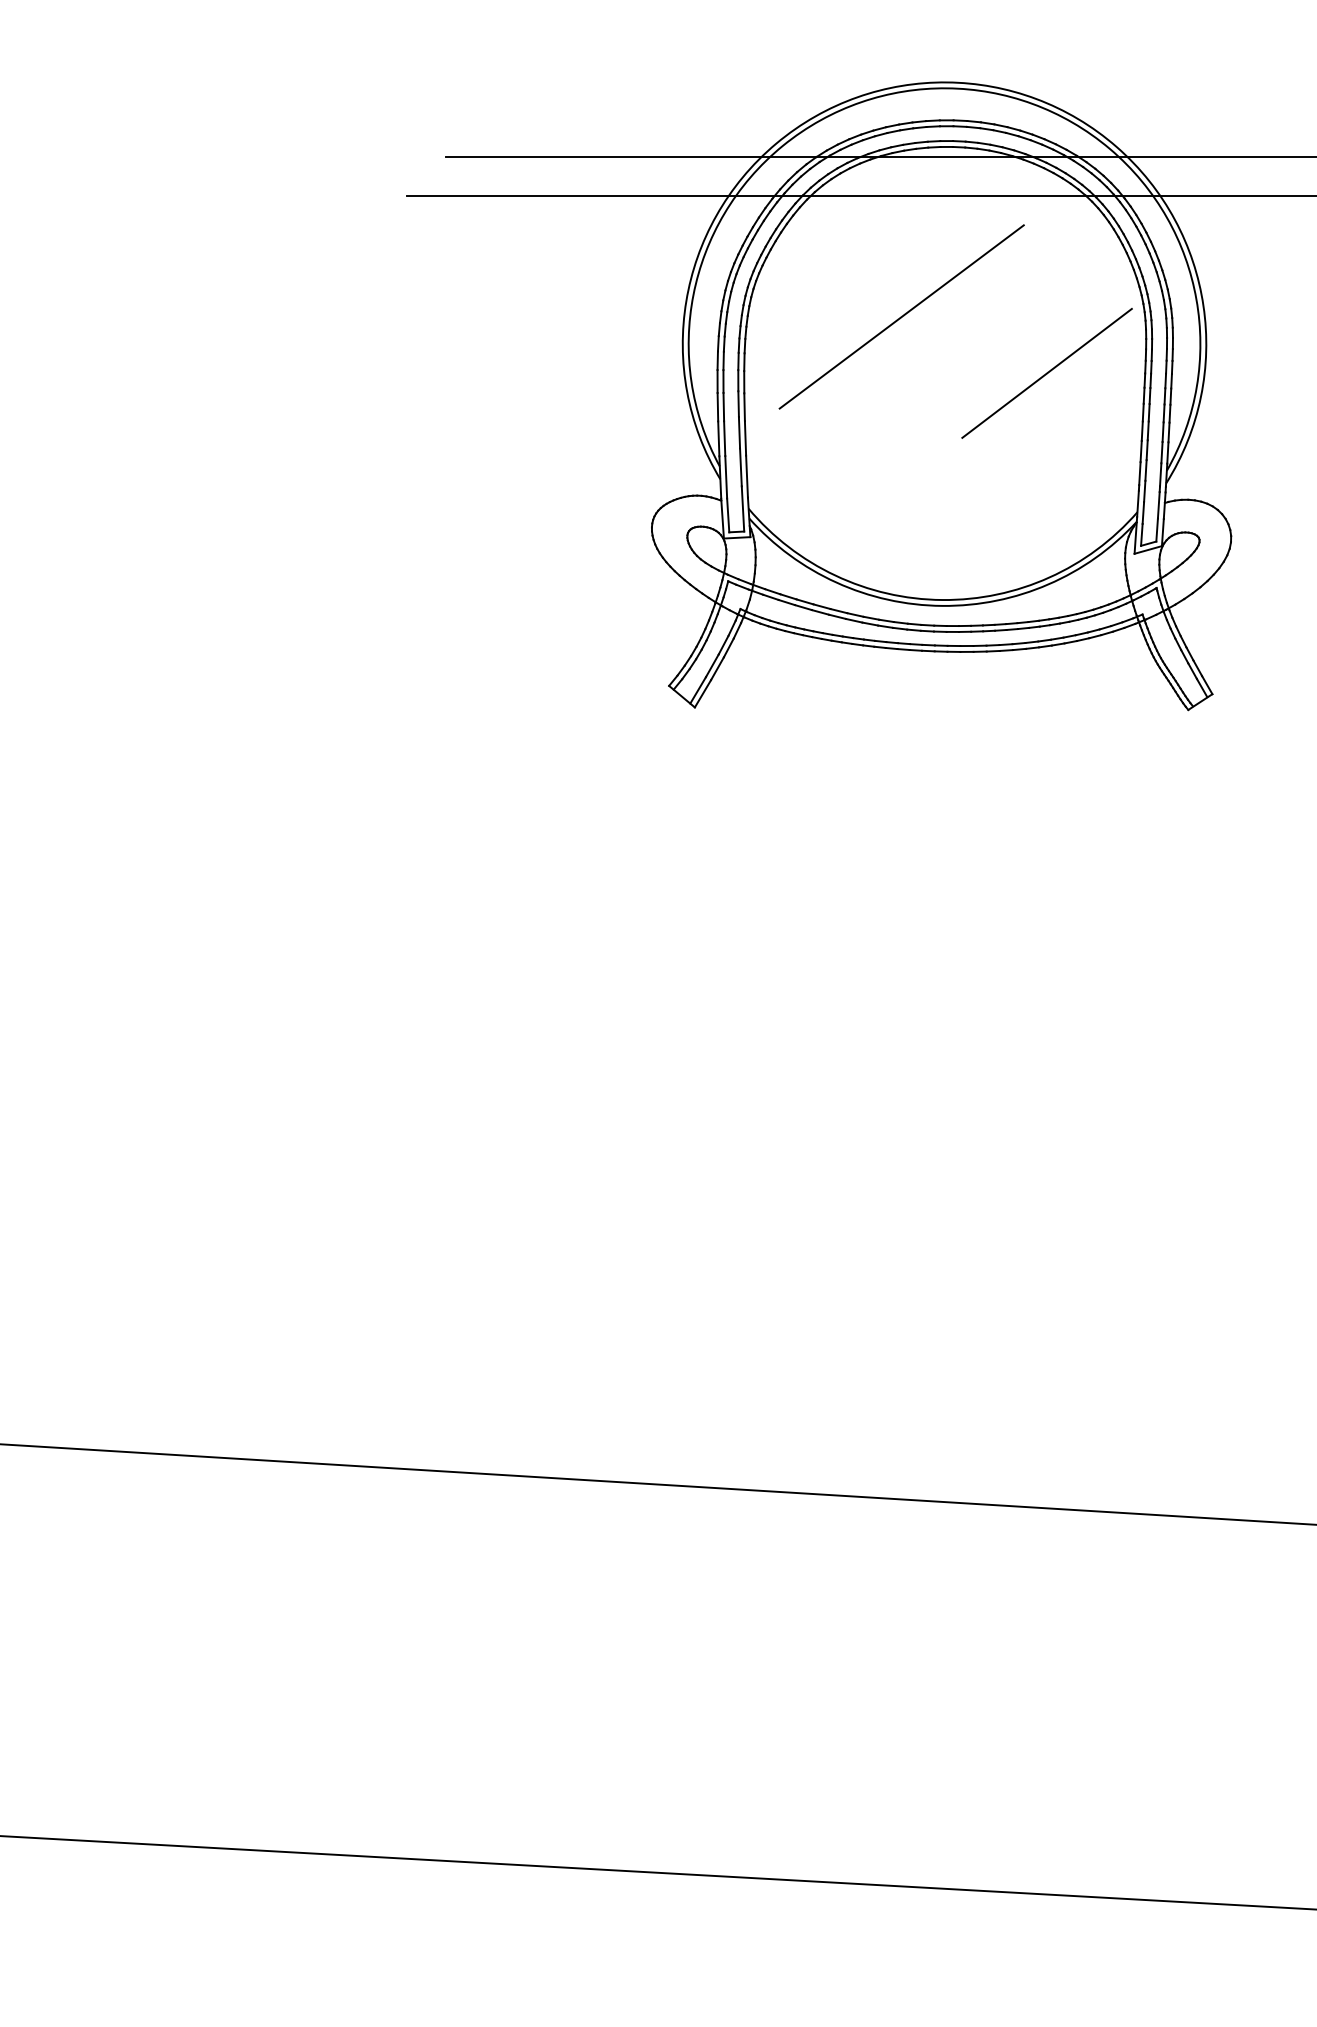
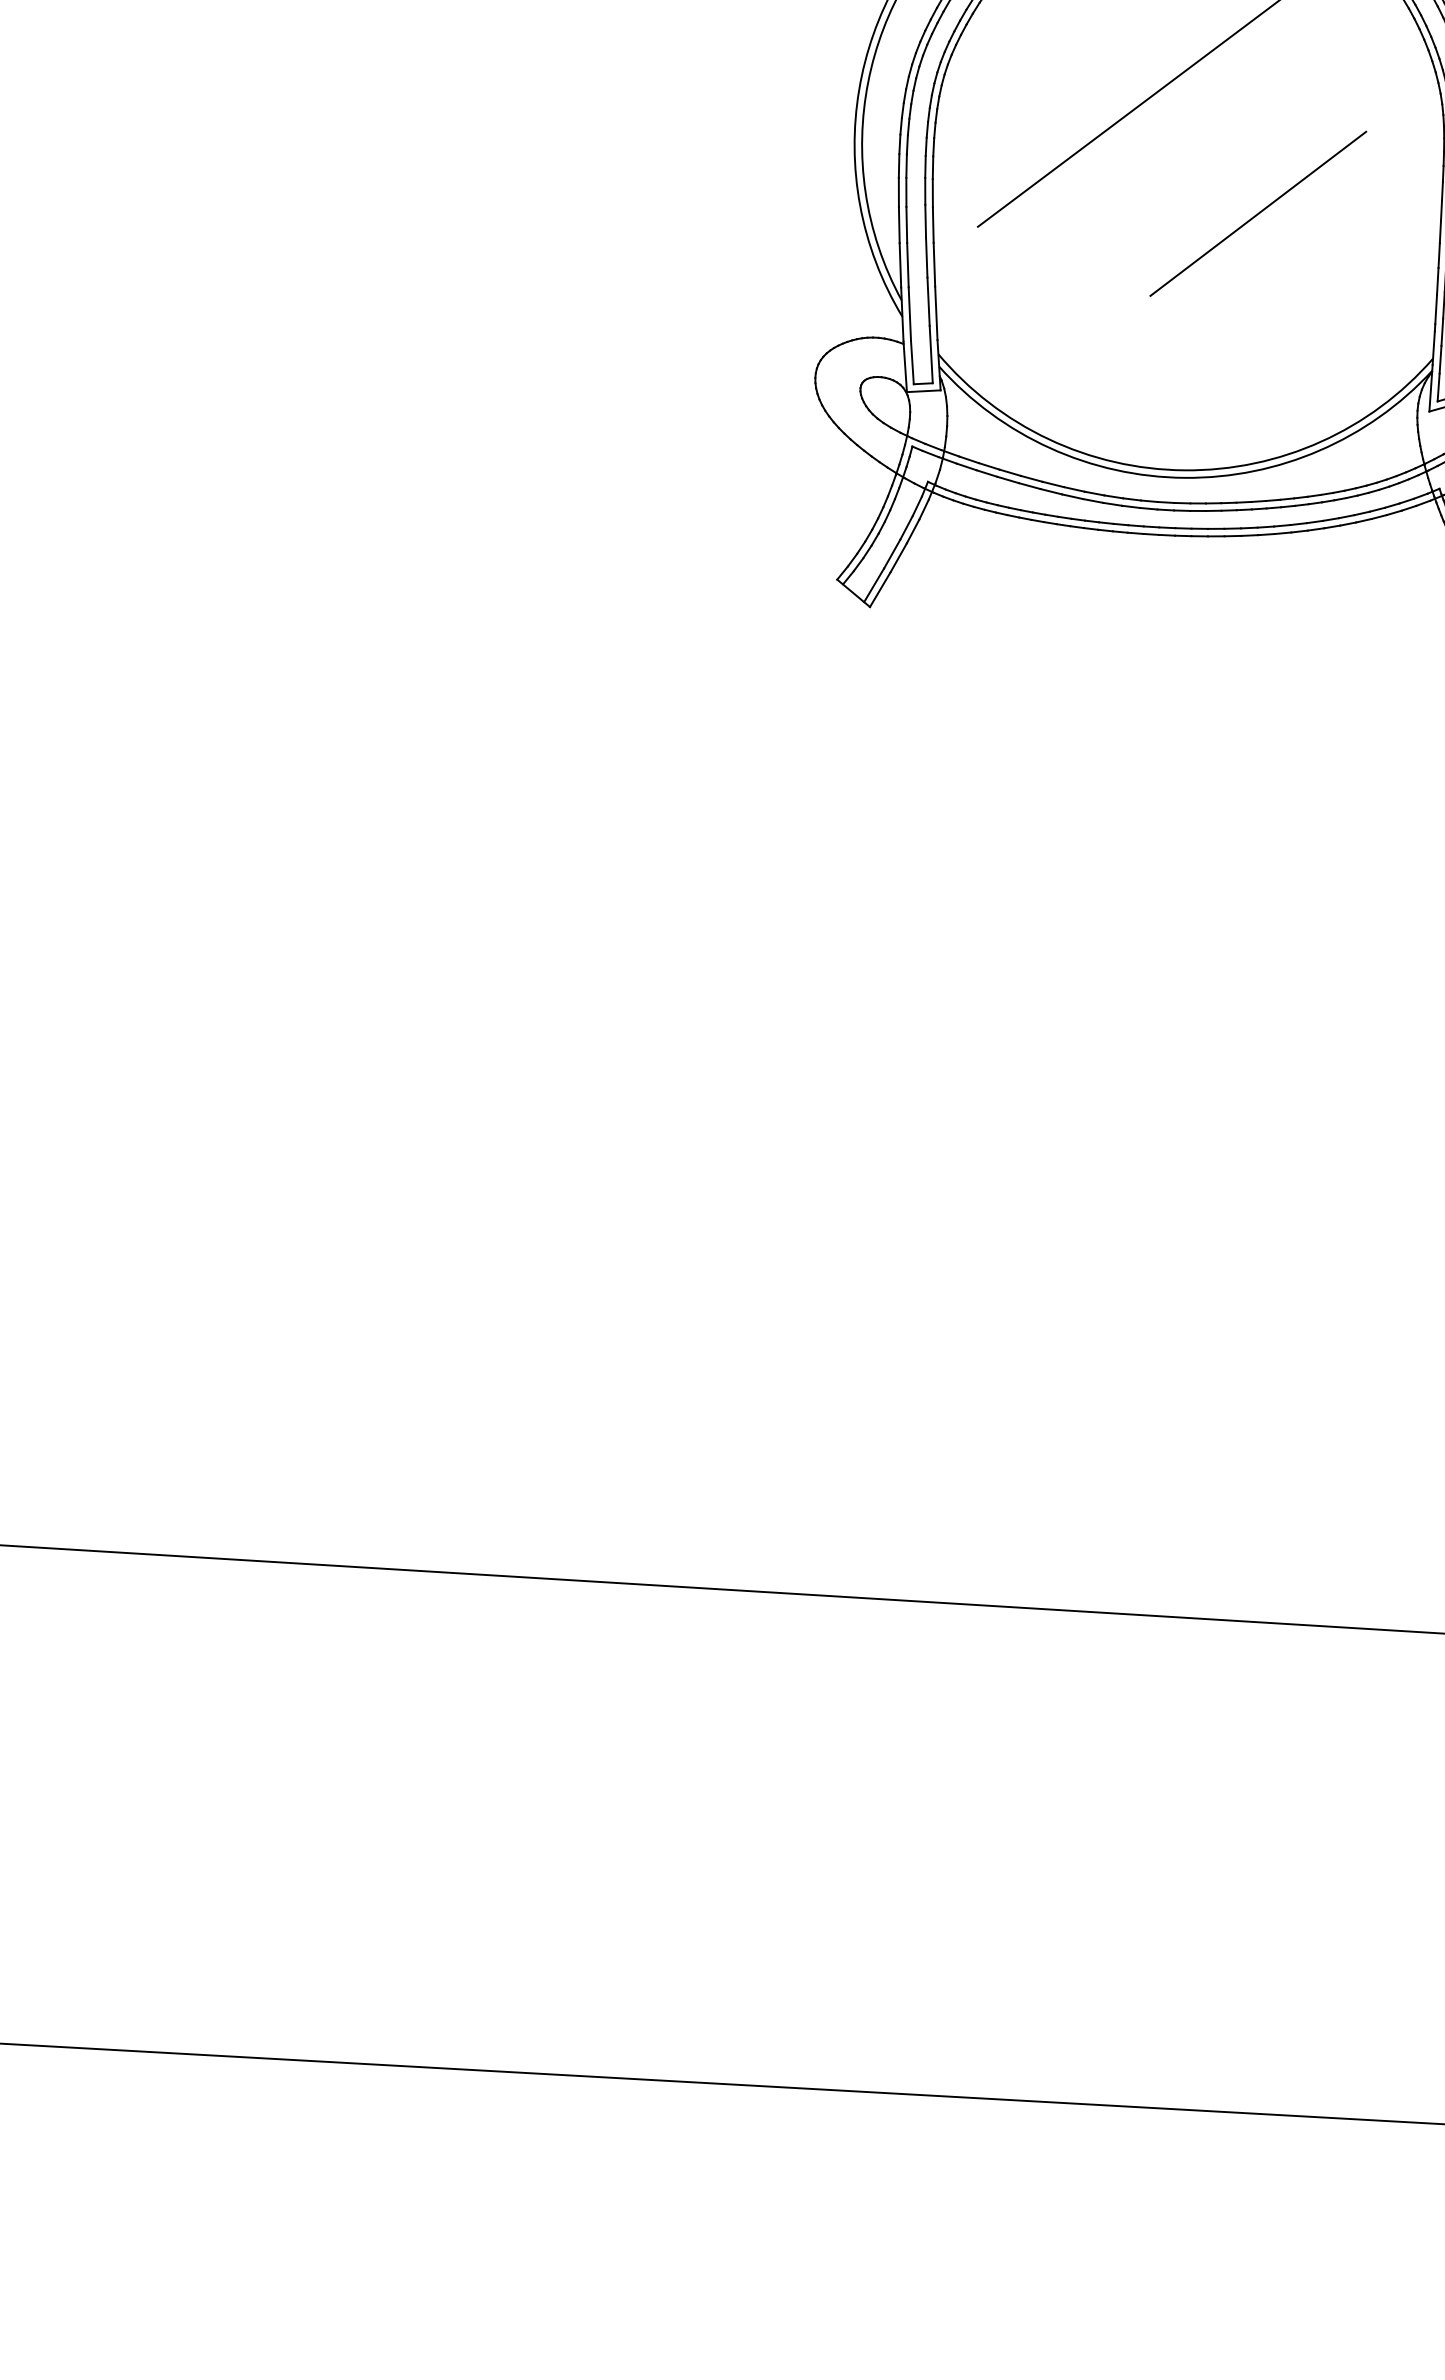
line: (1046, 373) -> (1257, 213), moved

